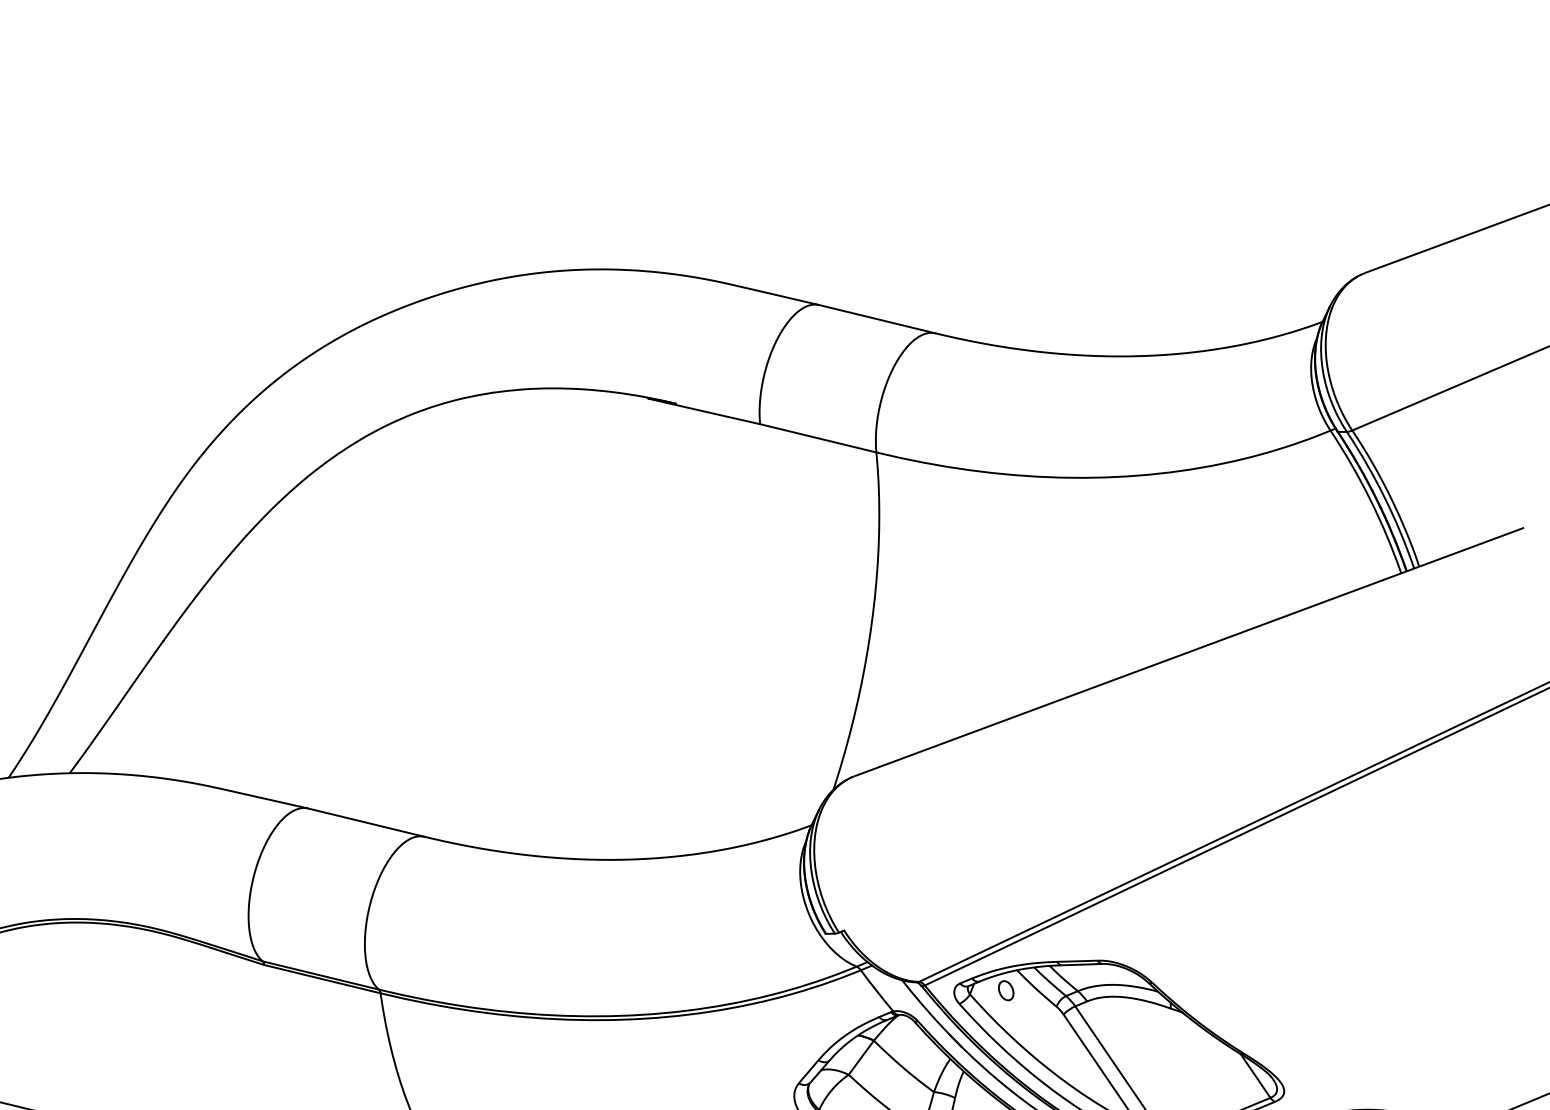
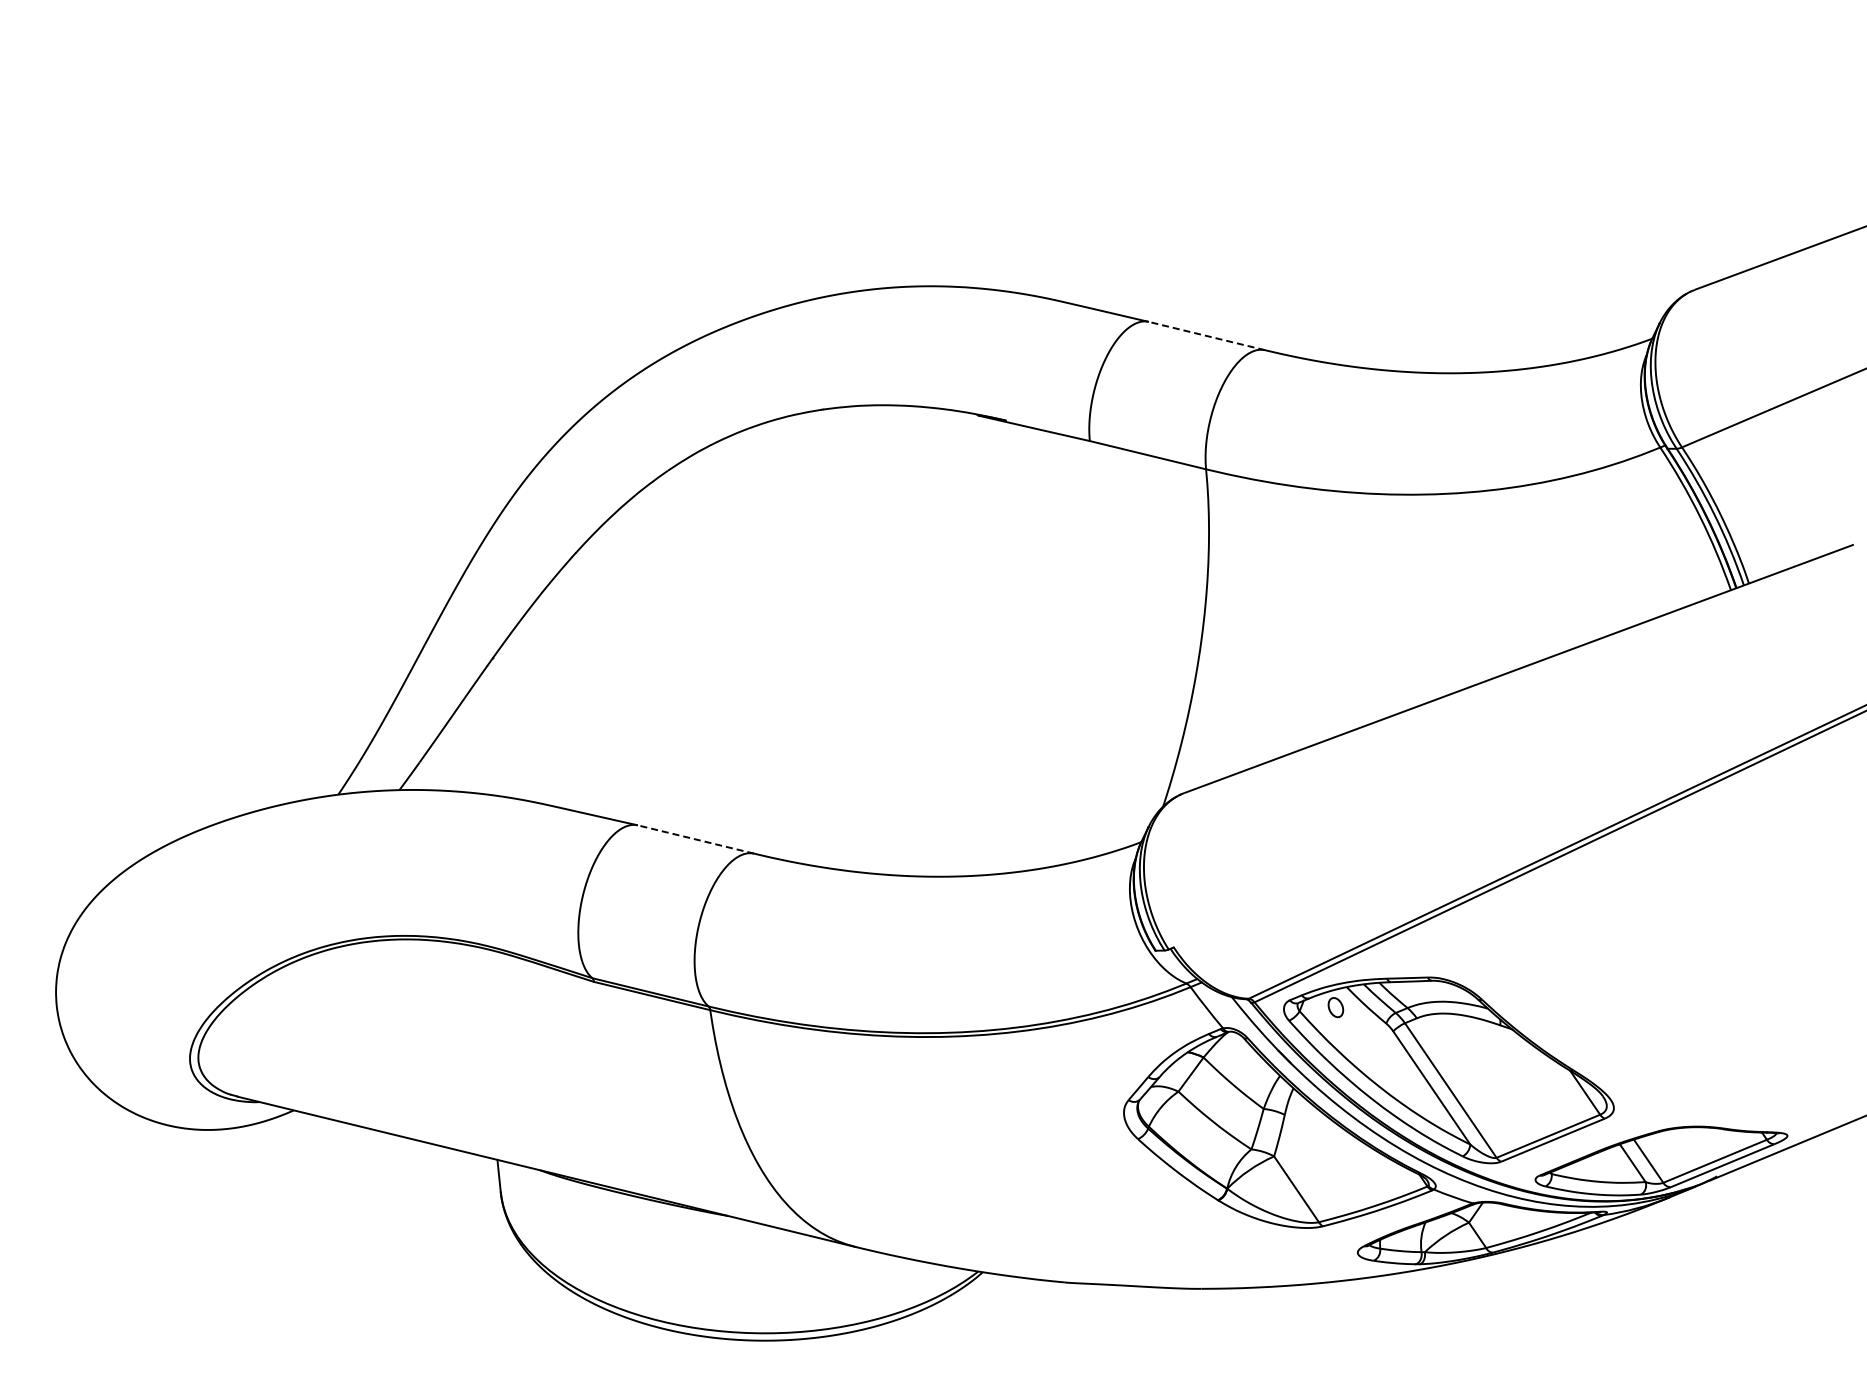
line: (876, 319) -> (1206, 336), solid -> dashed
line: (366, 822) -> (696, 839), solid -> dashed

